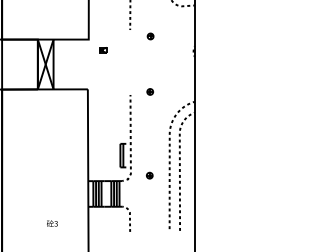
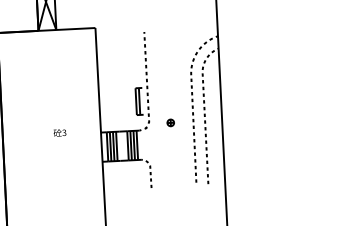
part: (149, 91) -> (165, 27), removed
text: (52, 223) -> (60, 132), moved

